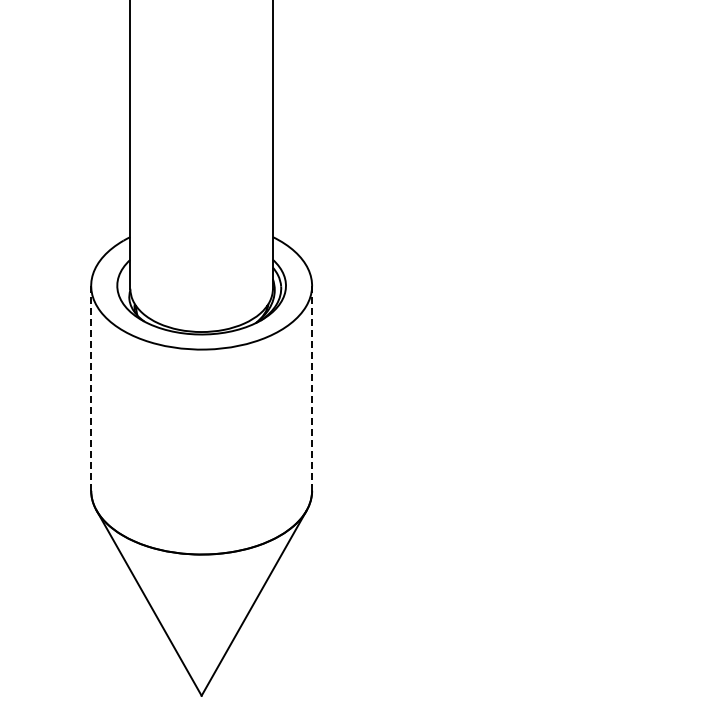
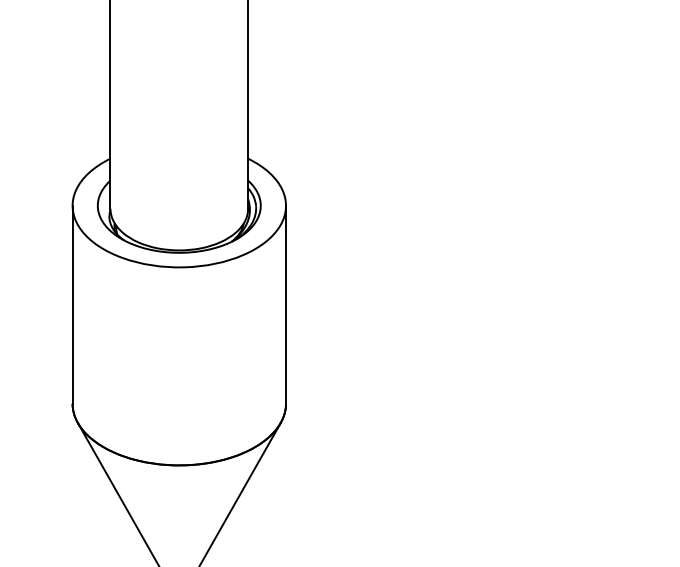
line: (91, 387) -> (72, 304), dashed -> solid
line: (312, 387) -> (286, 304), dashed -> solid

